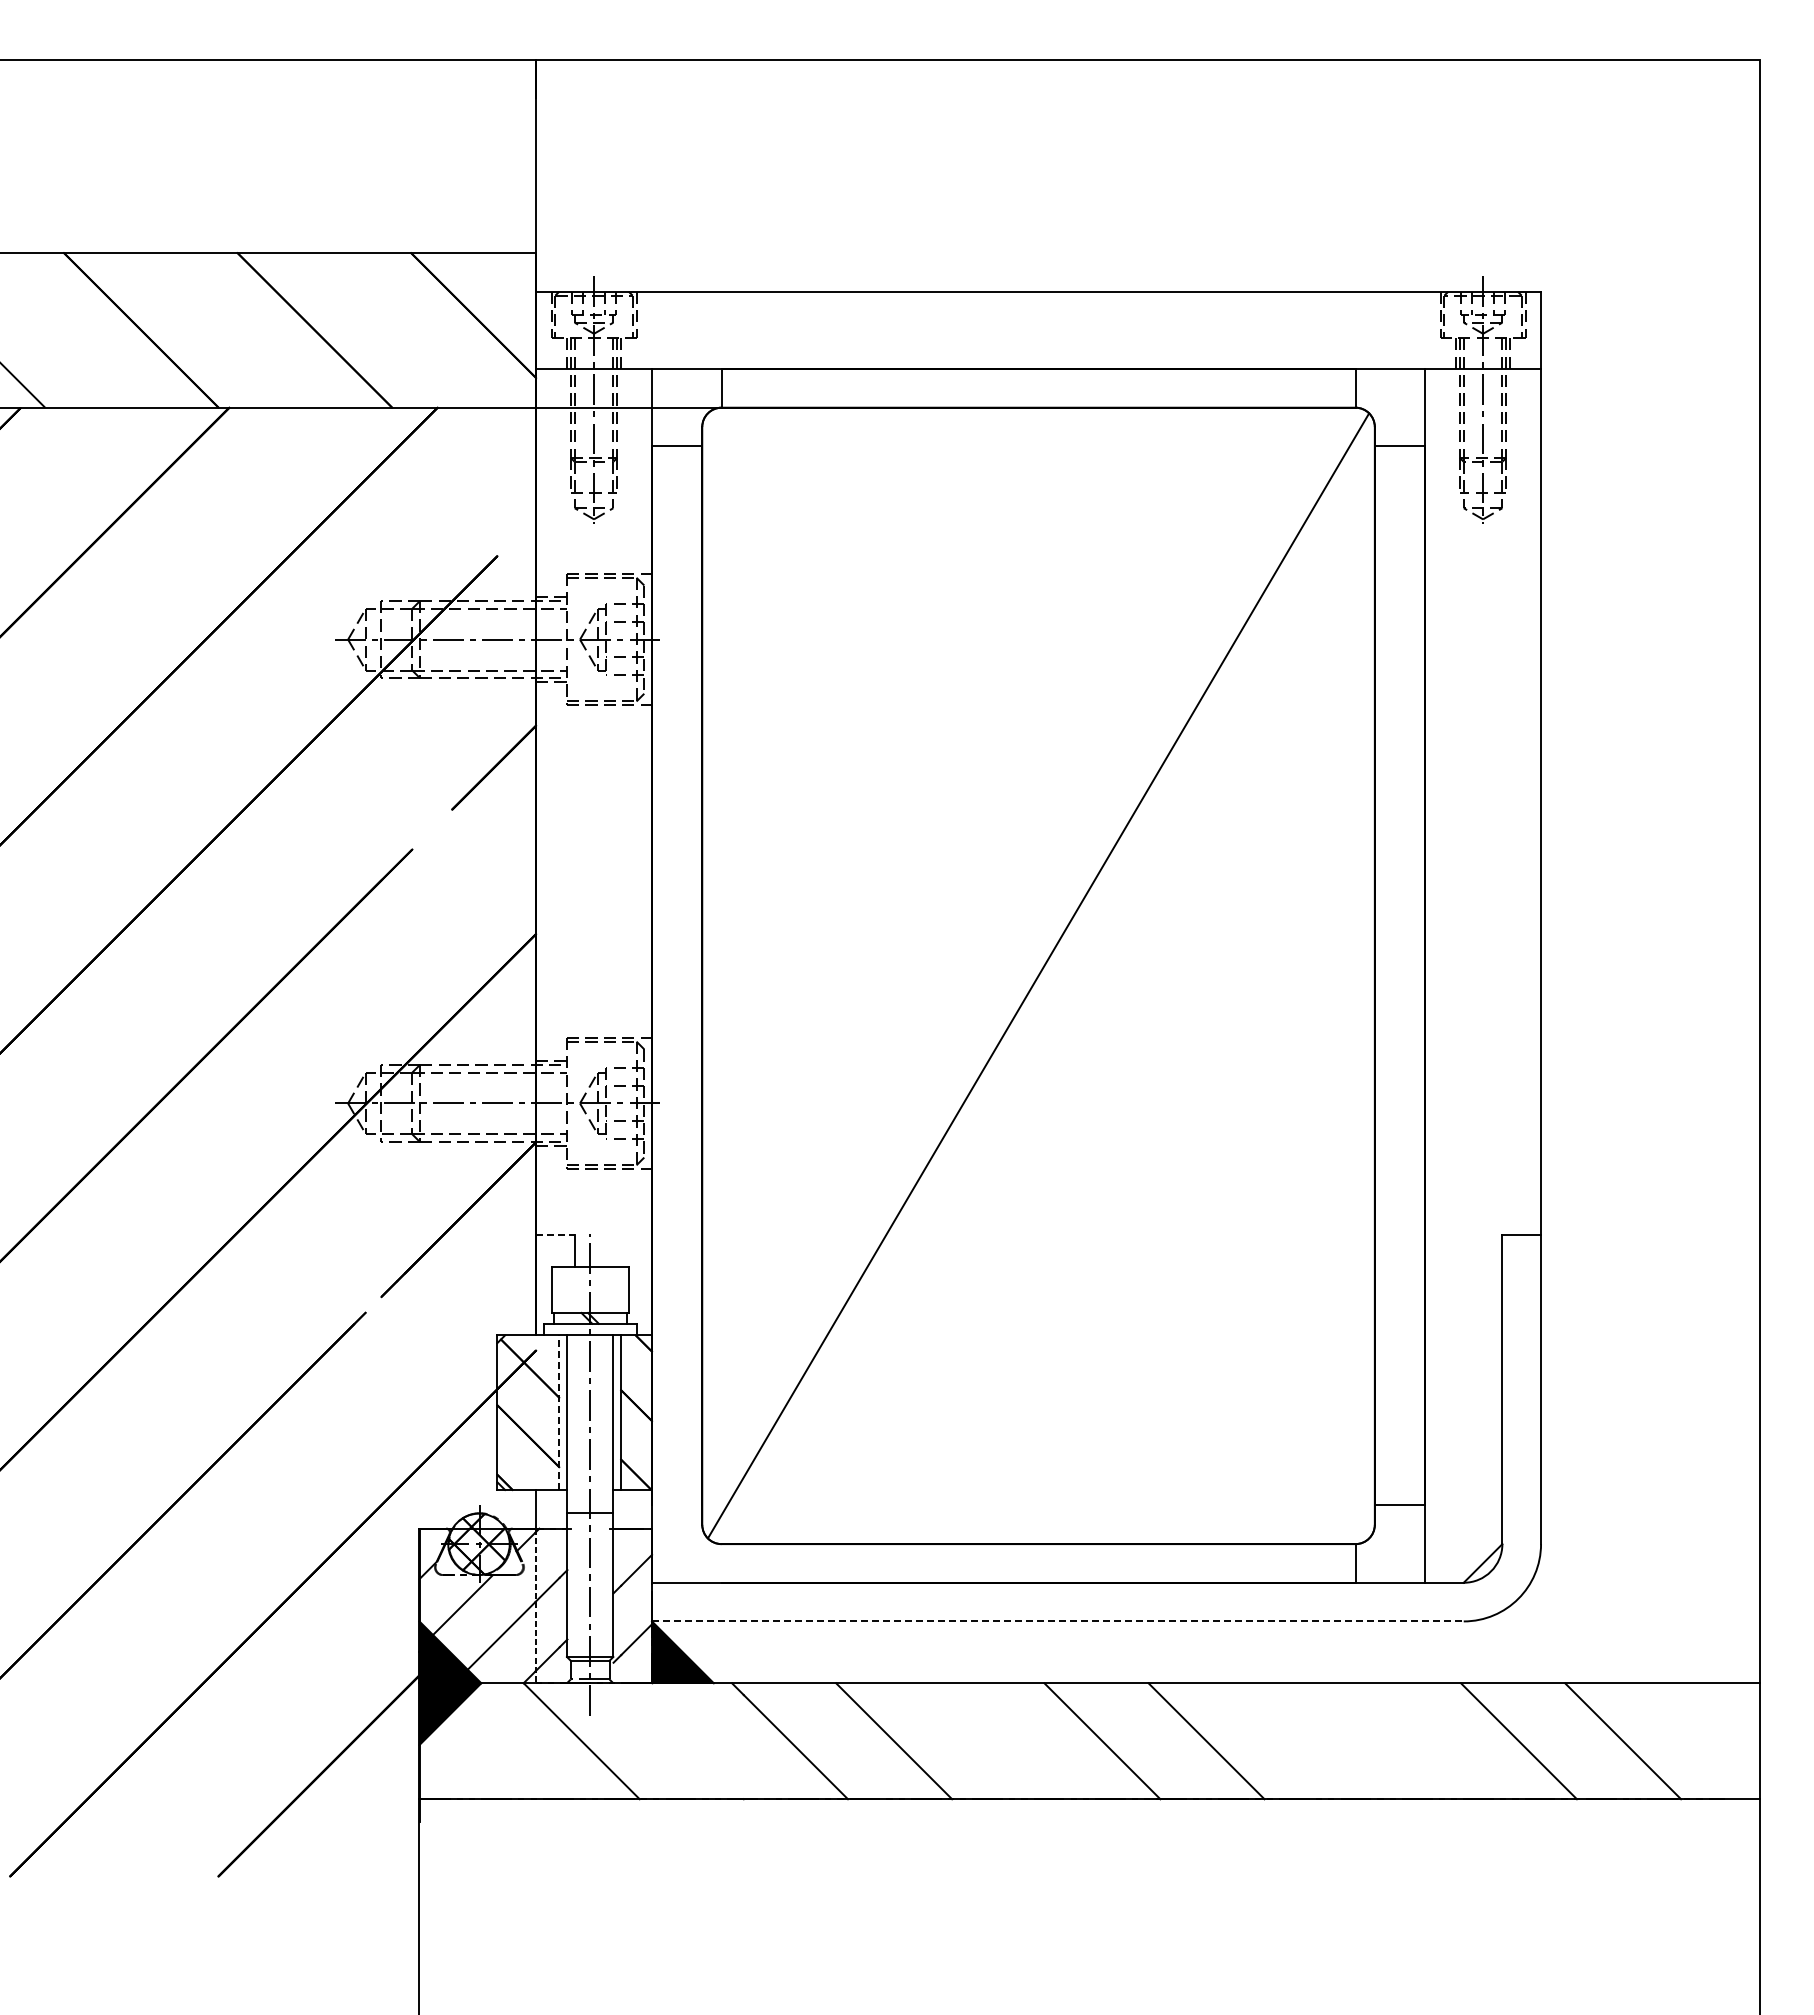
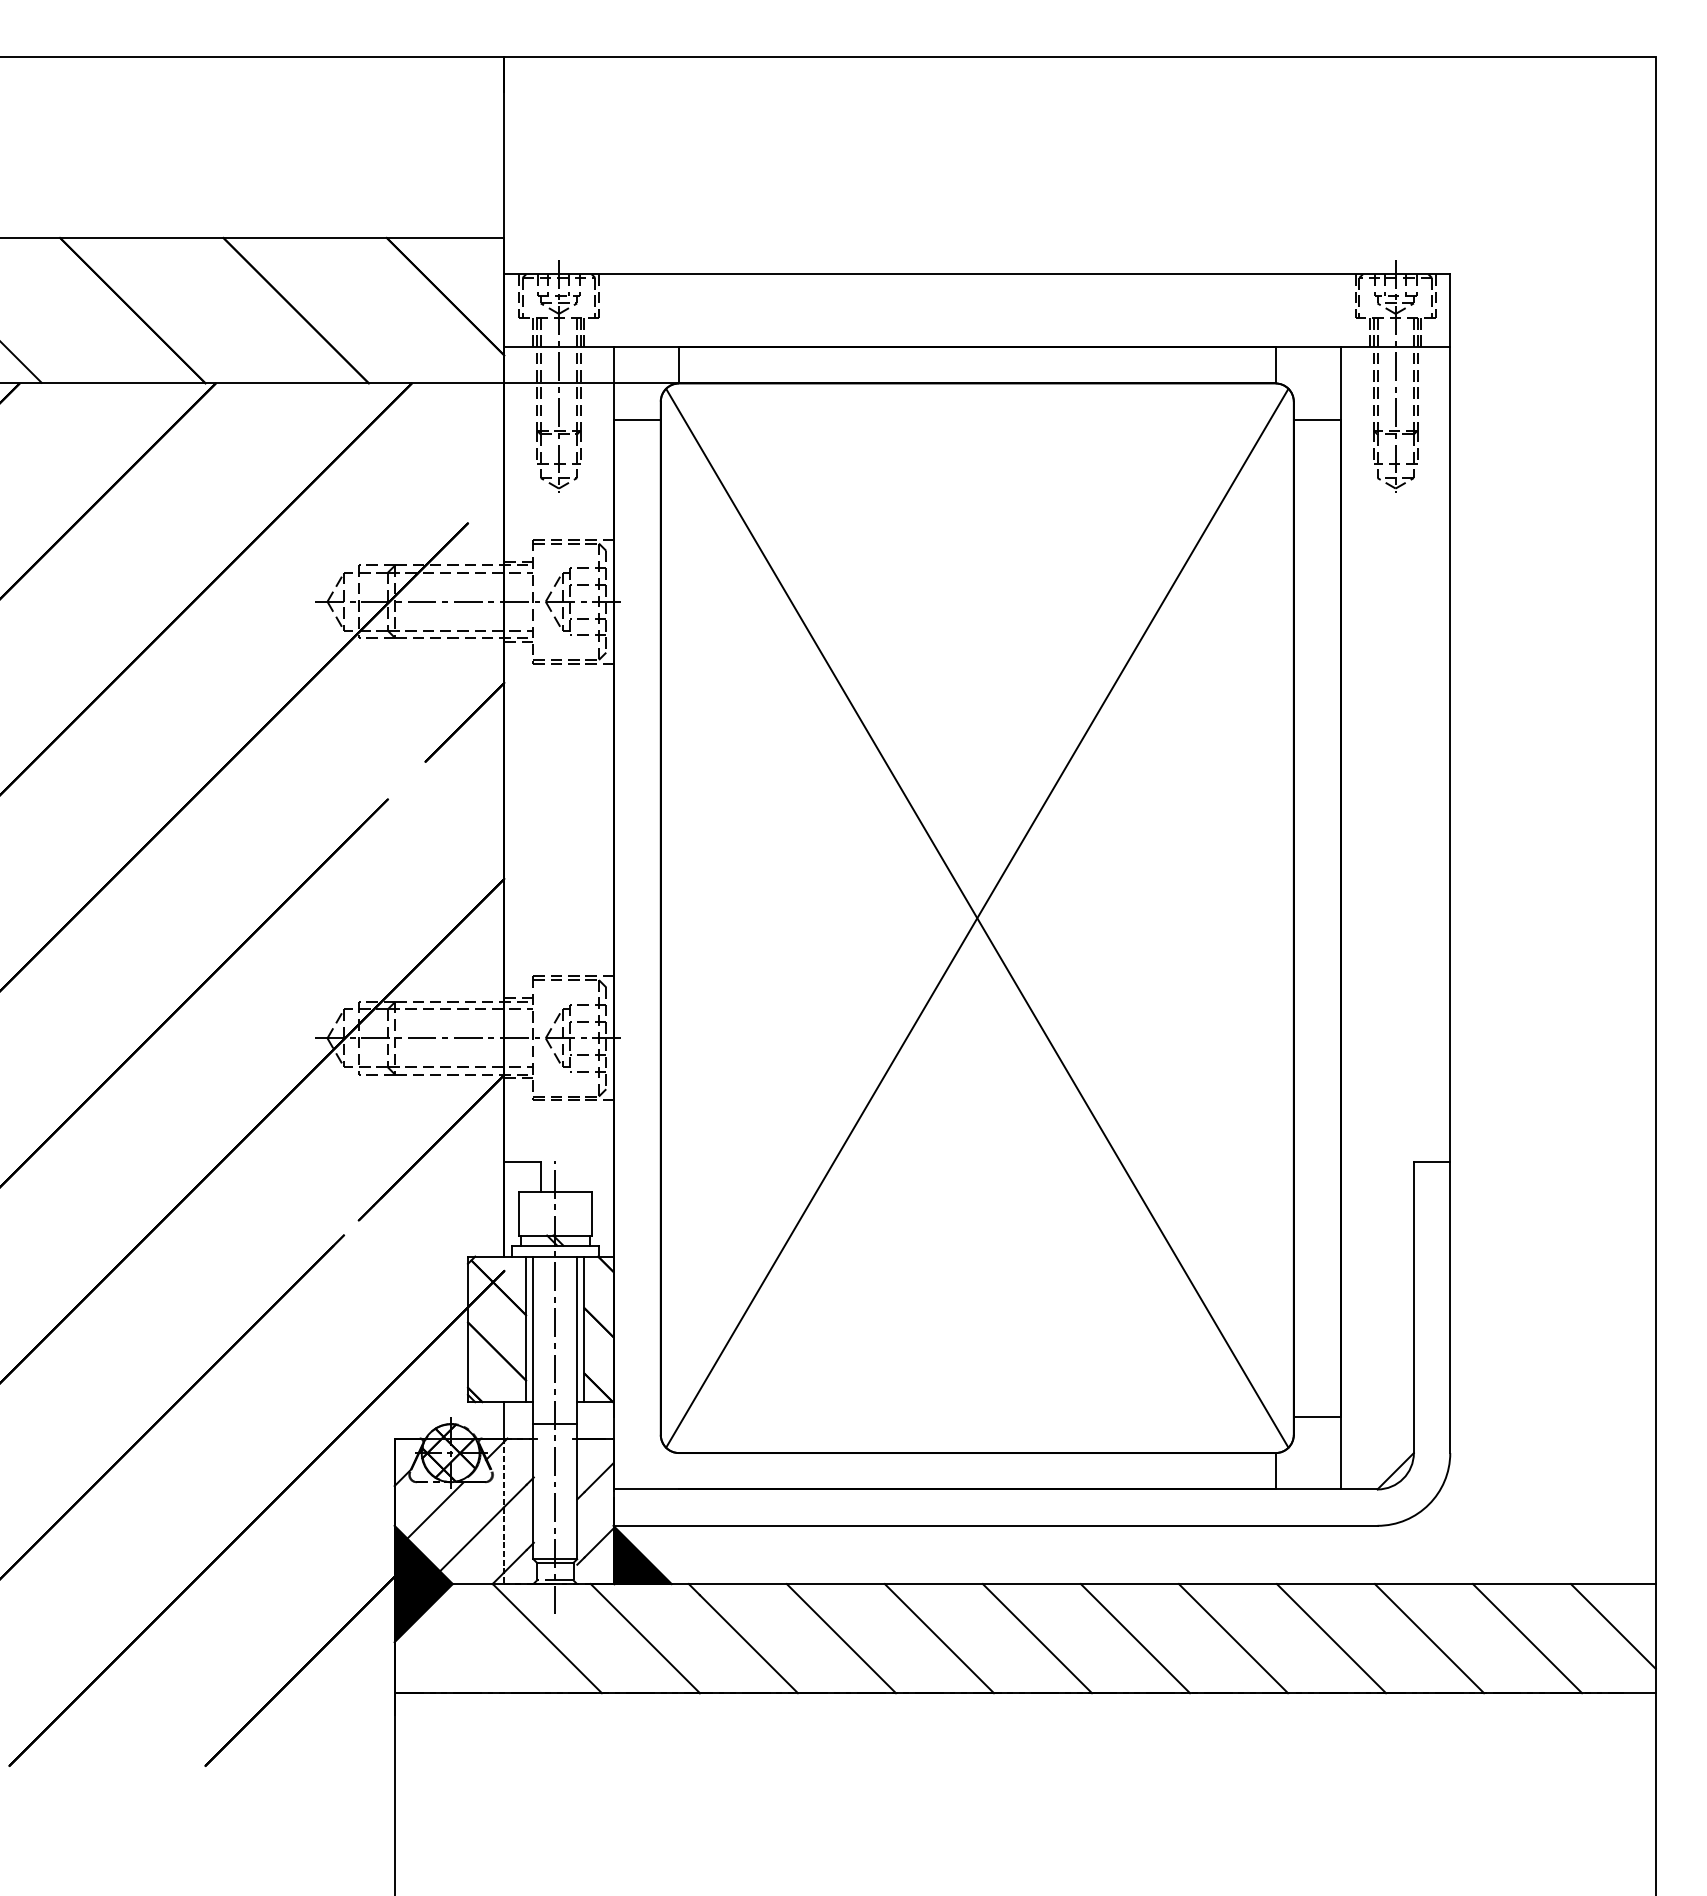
line: (1038, 975) -> (977, 917), added
line: (555, 1234) -> (522, 1161), dashed -> solid
line: (559, 1412) -> (526, 1329), dashed -> solid
line: (1057, 1621) -> (995, 1525), dashed -> solid
line: (1714, 1728) -> (1613, 1626), added
line: (685, 1741) -> (645, 1638), added
line: (998, 1741) -> (939, 1638), added
line: (1310, 1741) -> (1233, 1638), added
line: (1414, 1741) -> (1331, 1638), added

